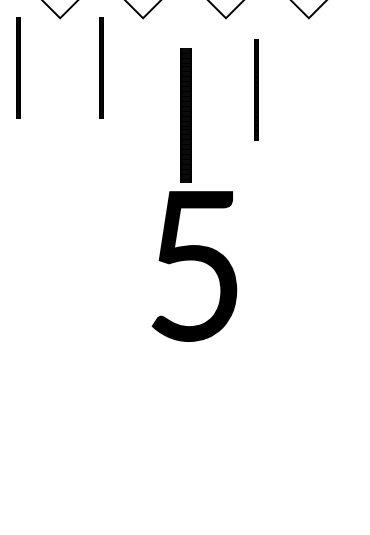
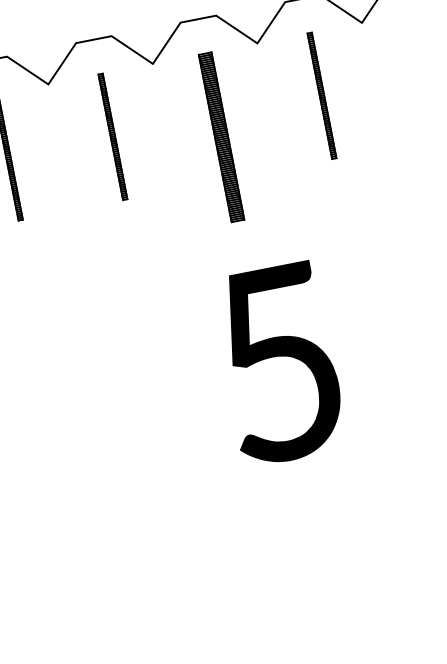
line: (256, 89) -> (322, 95), moved
part: (185, 115) -> (221, 137), moved

